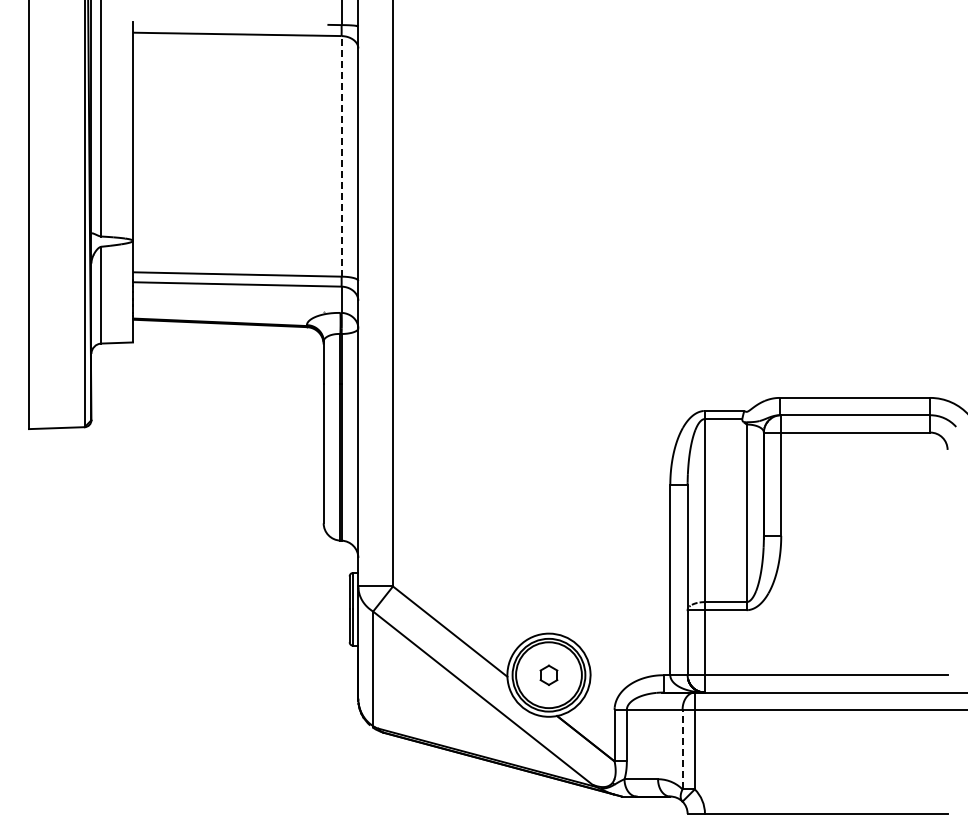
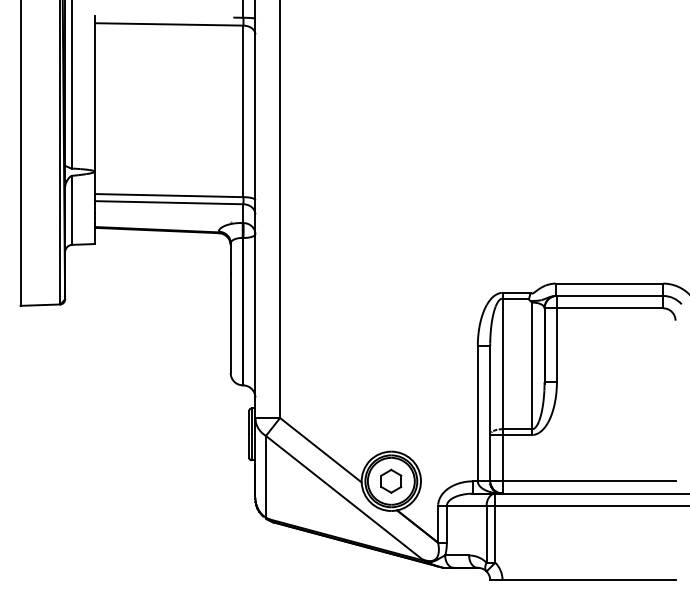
line: (341, 155) -> (243, 110), dashed -> solid
part: (548, 675) -> (390, 481), size x1.67
line: (682, 749) -> (486, 534), dashed -> solid

